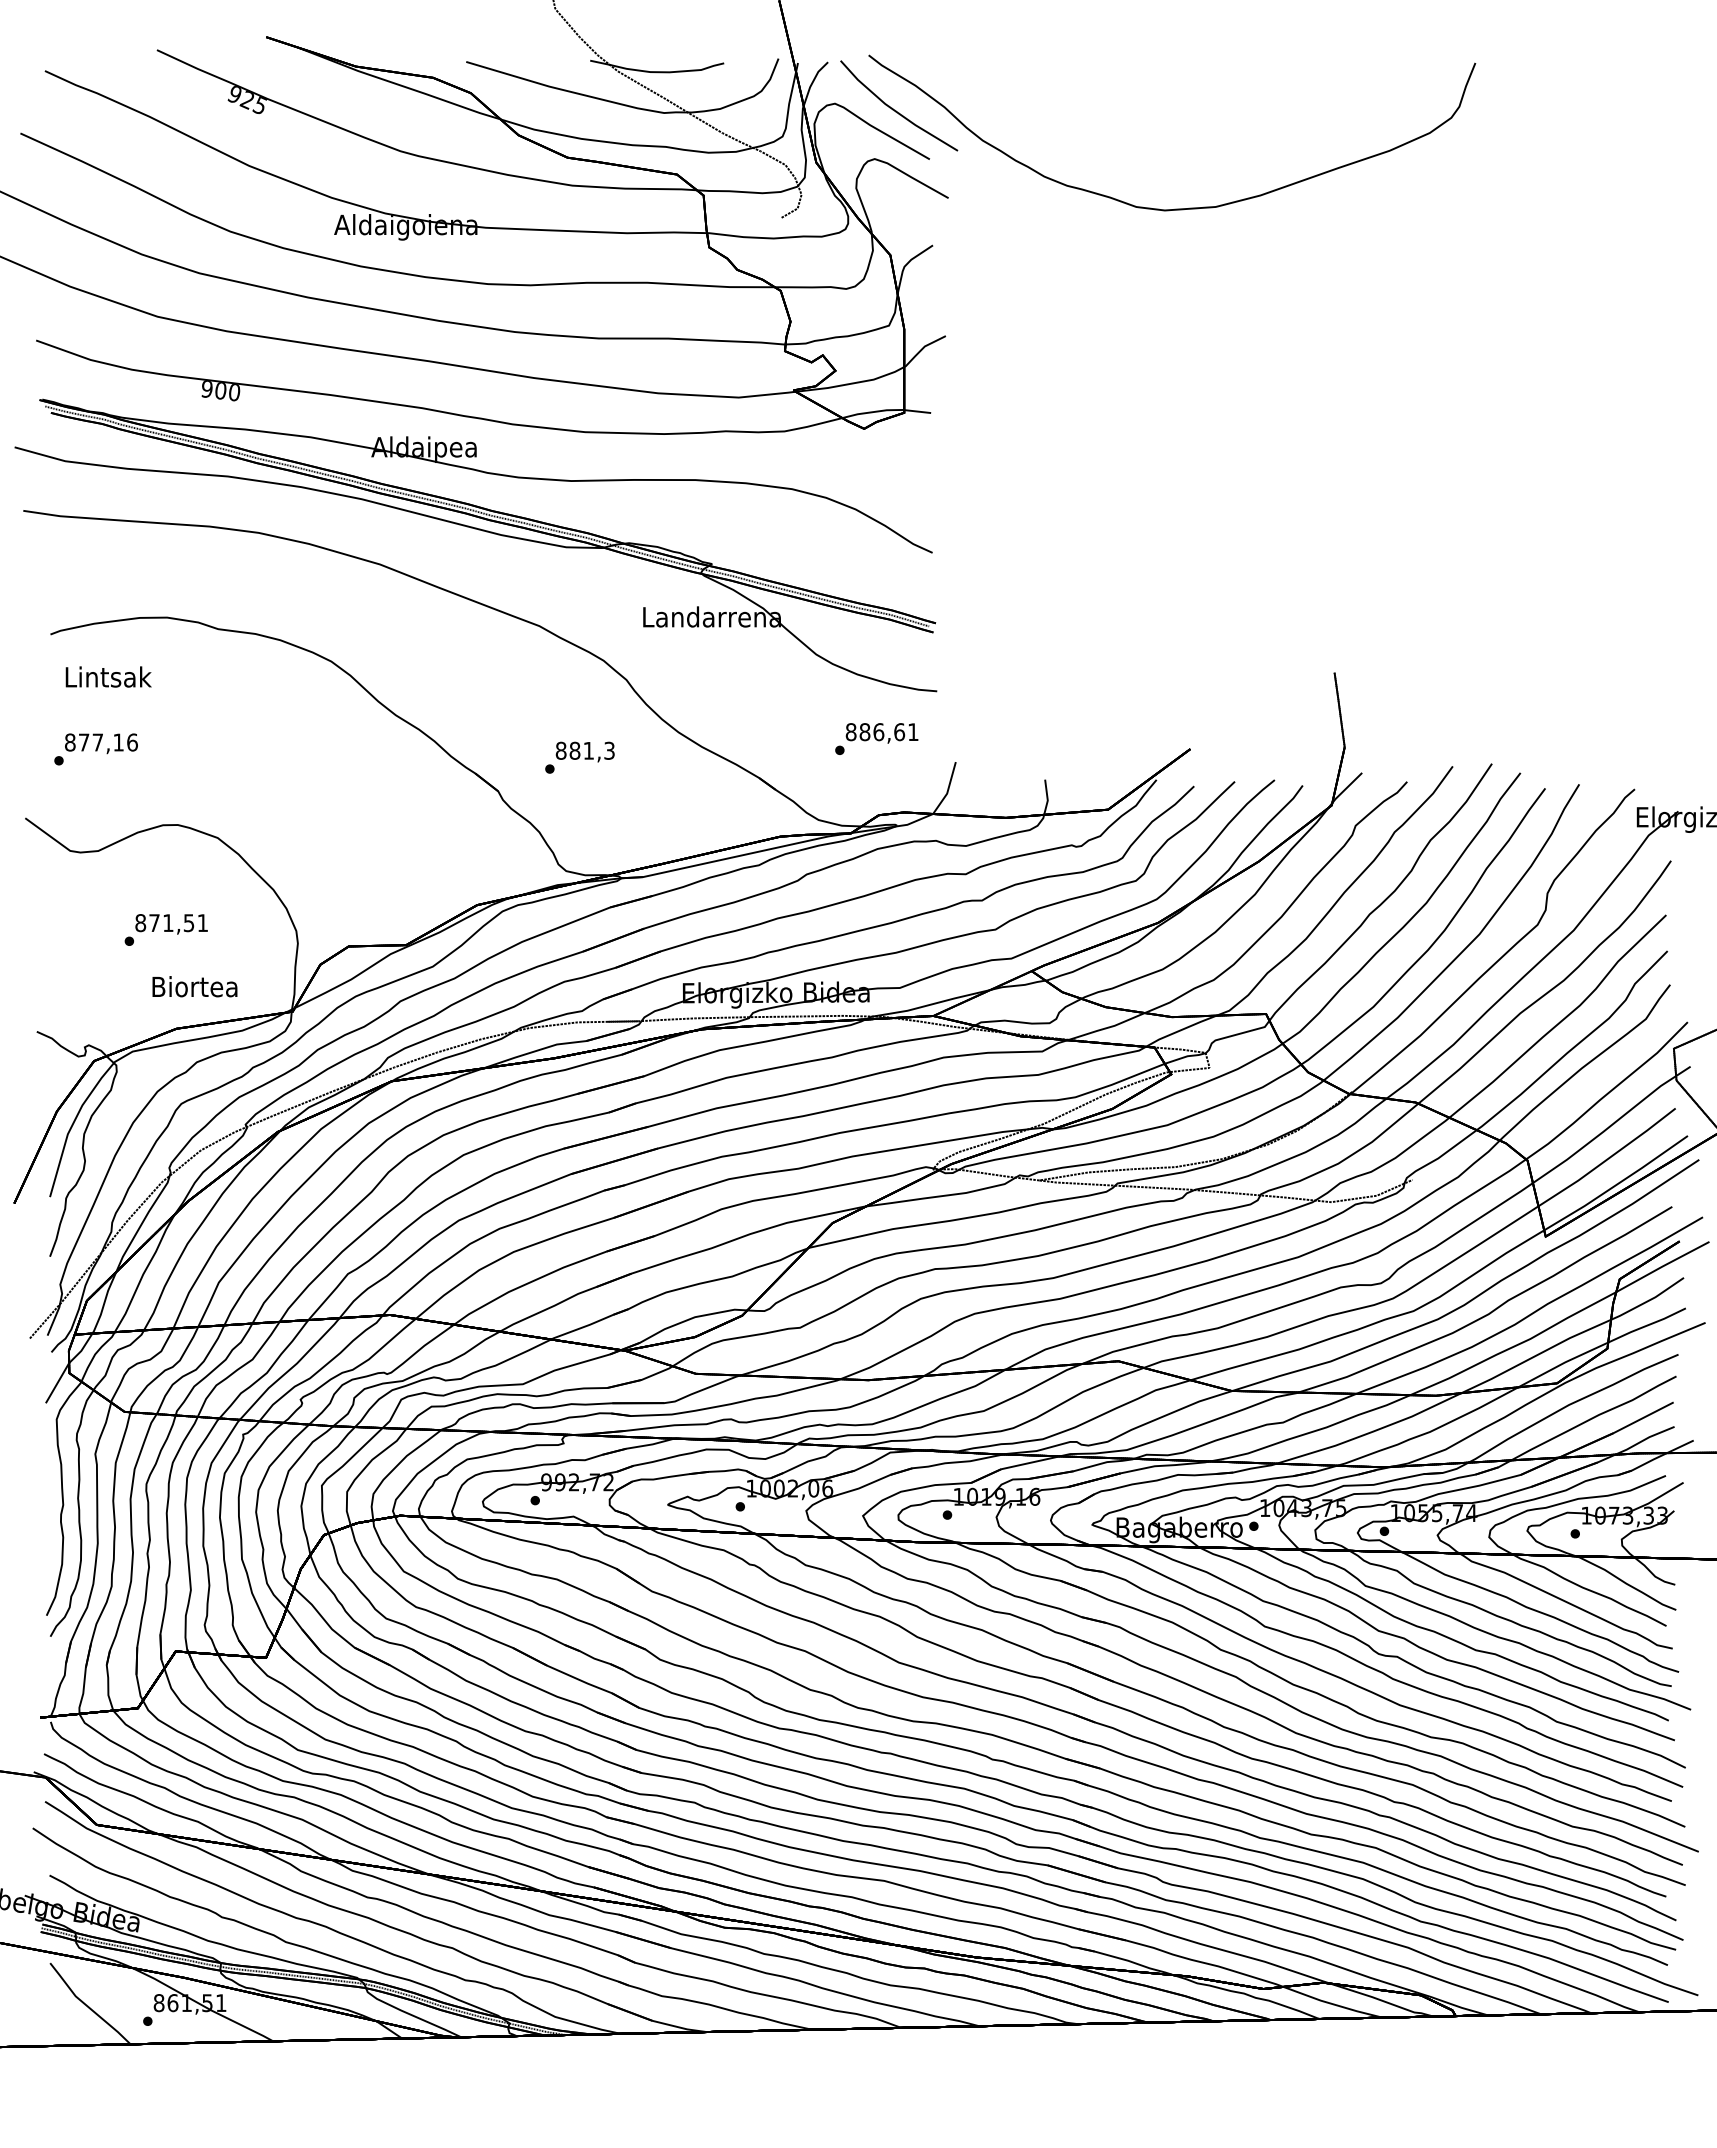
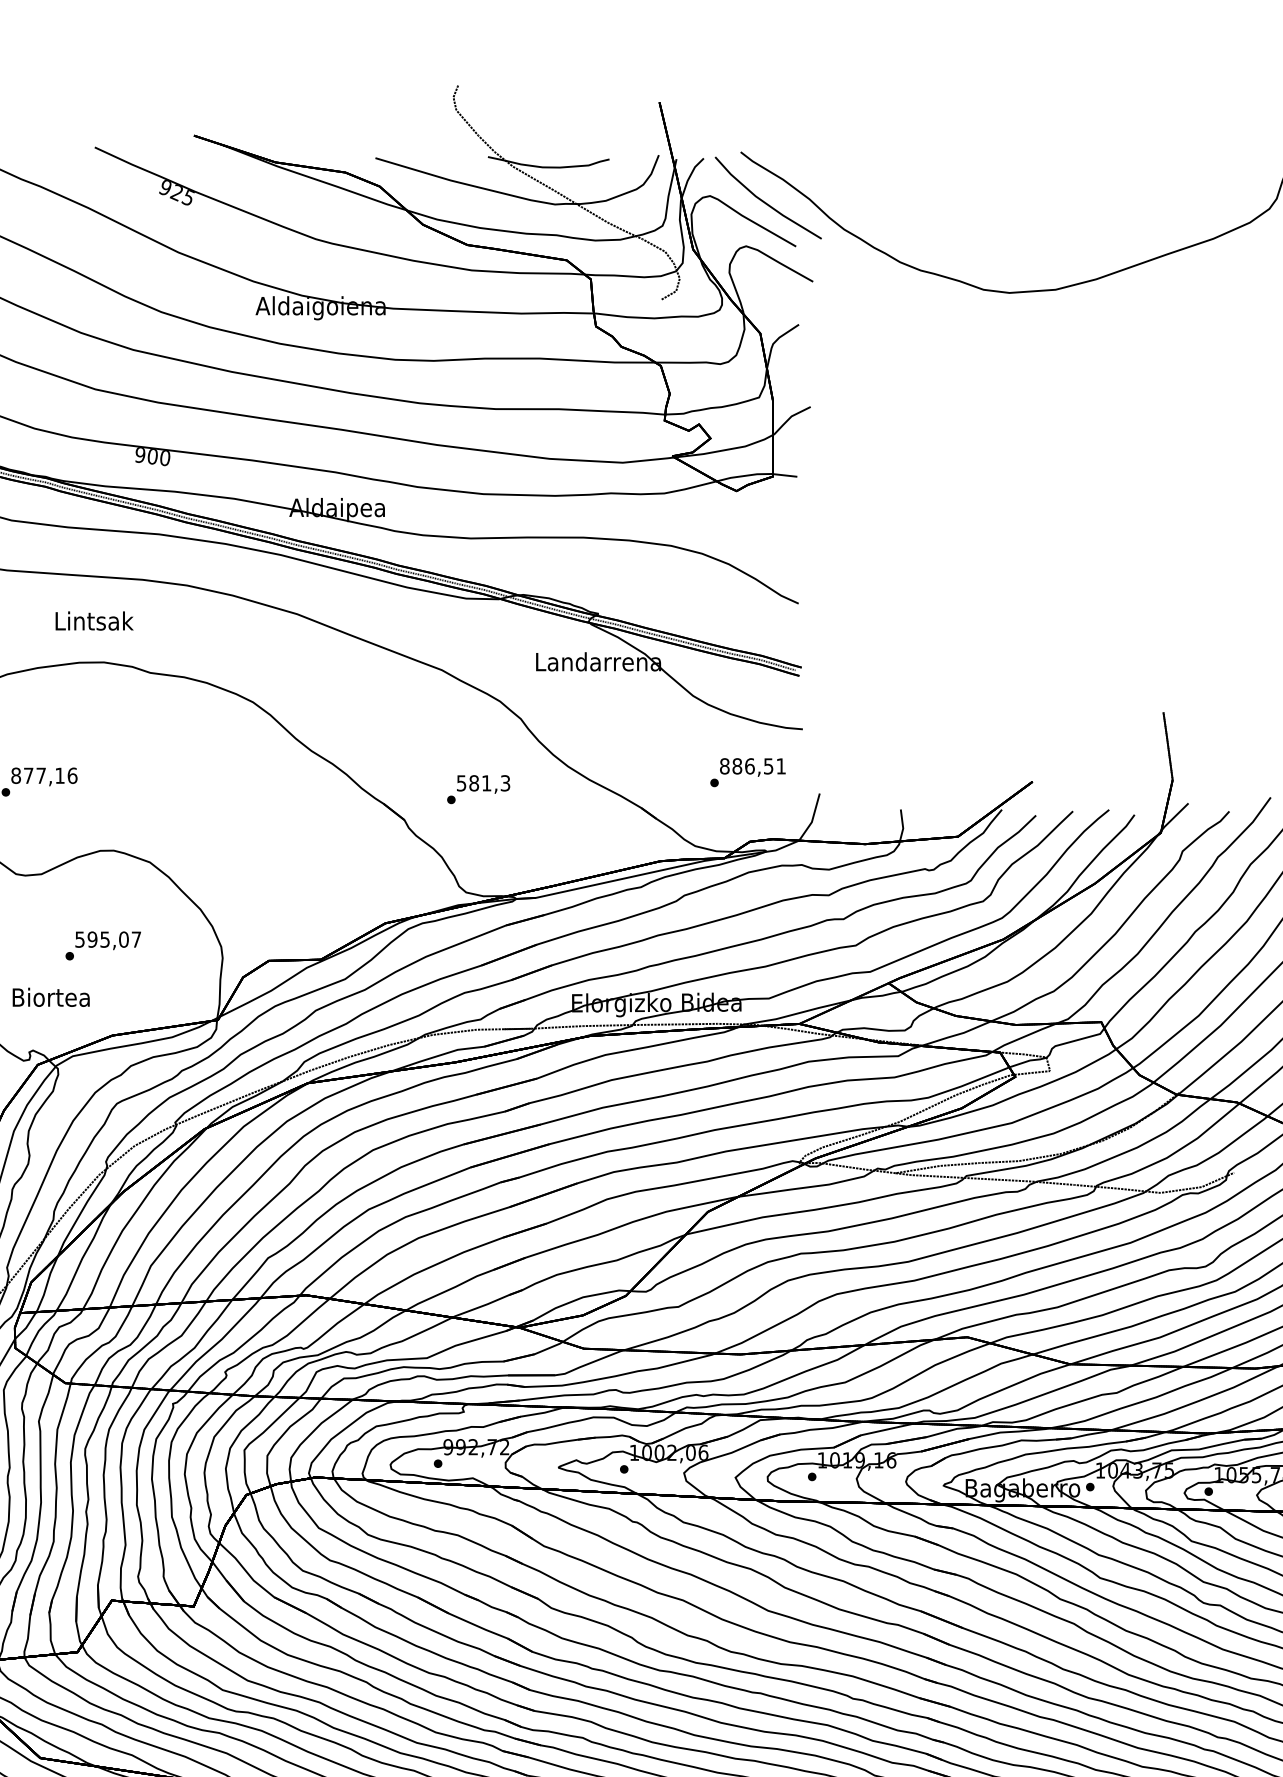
text: (108, 676) -> (94, 620), moved
text: (899, 732) -> (768, 766), 886,61 -> 886,51
text: (560, 750) -> (461, 783), 881,3 -> 581,3
text: (171, 923) -> (107, 940), 871,51 -> 595,07
text: (194, 986) -> (50, 997), moved

